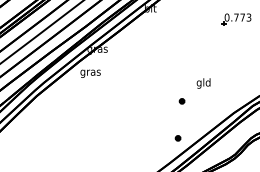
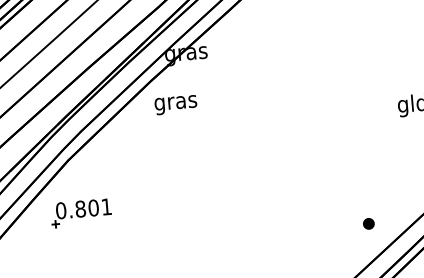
part: (181, 101) -> (369, 146), removed
part: (40, 121) -> (80, 212), added

